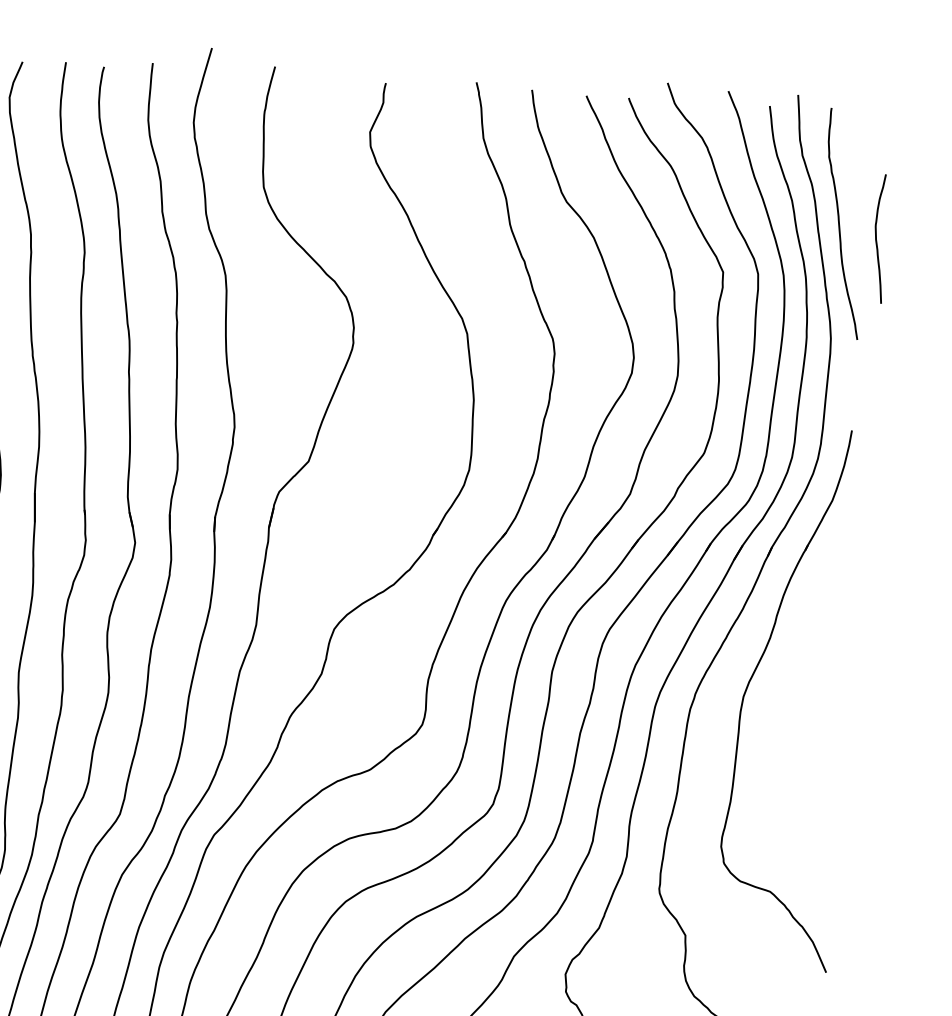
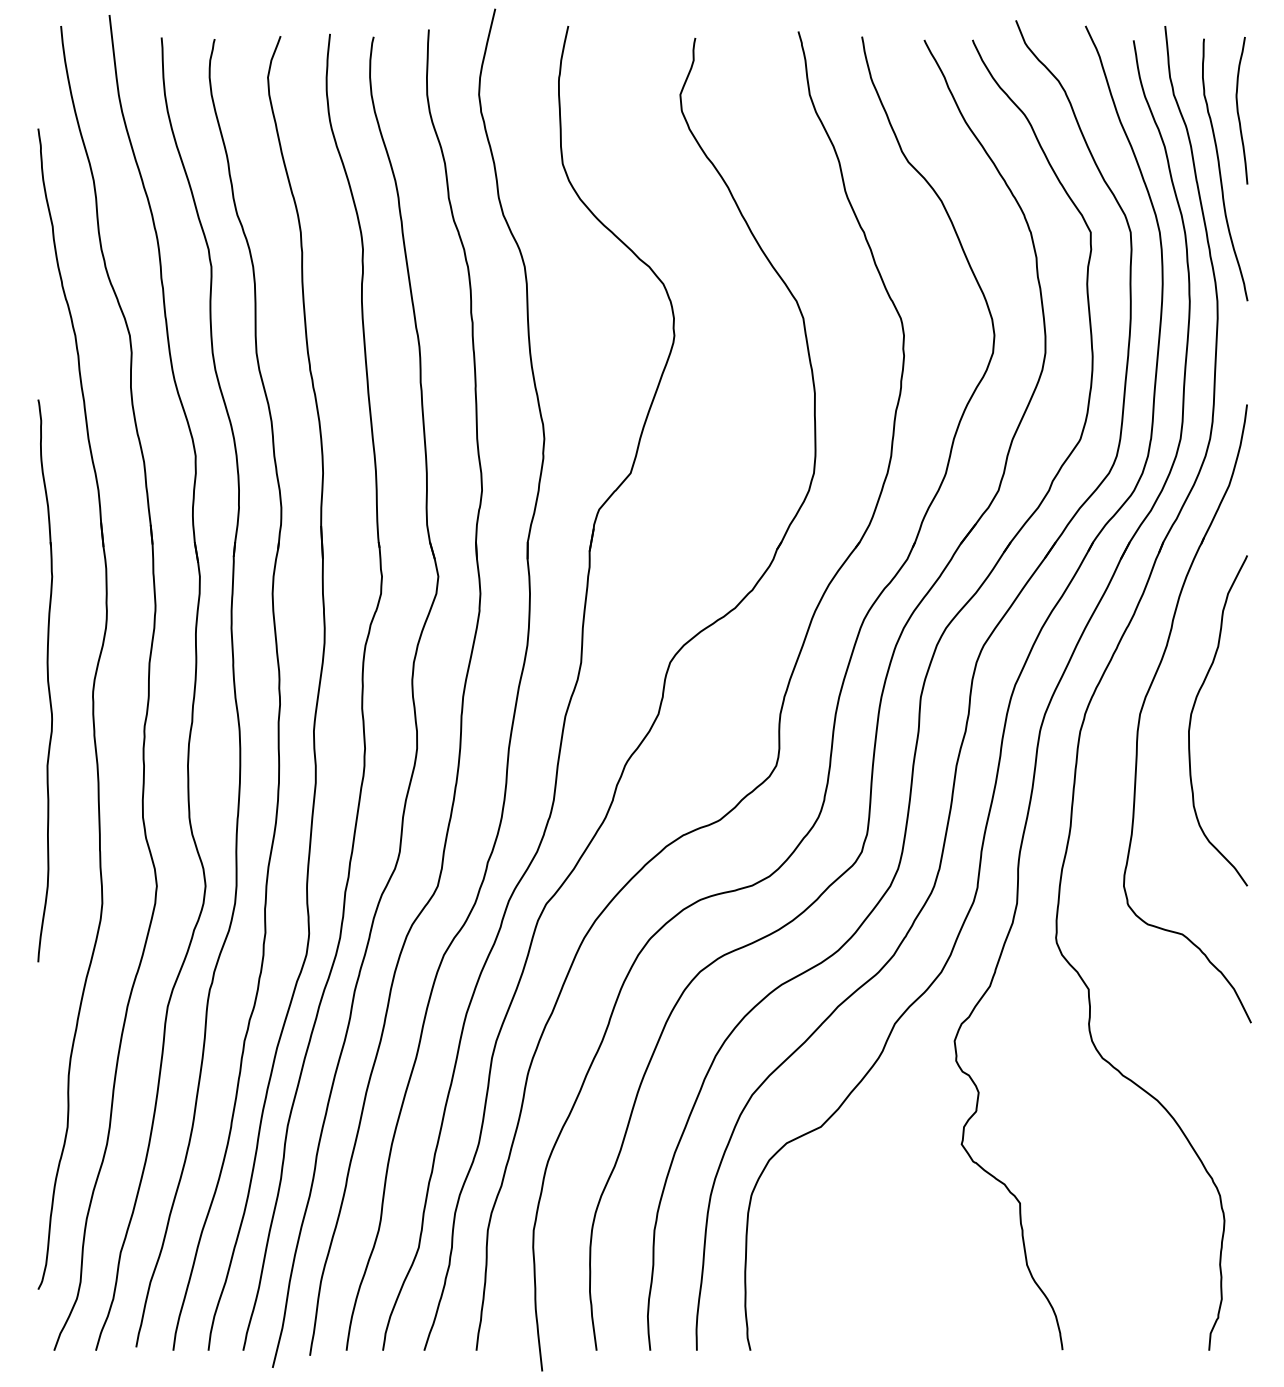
curve: (876, 238) -> (1238, 110), moved
curve: (789, 699) -> (1192, 714), added

